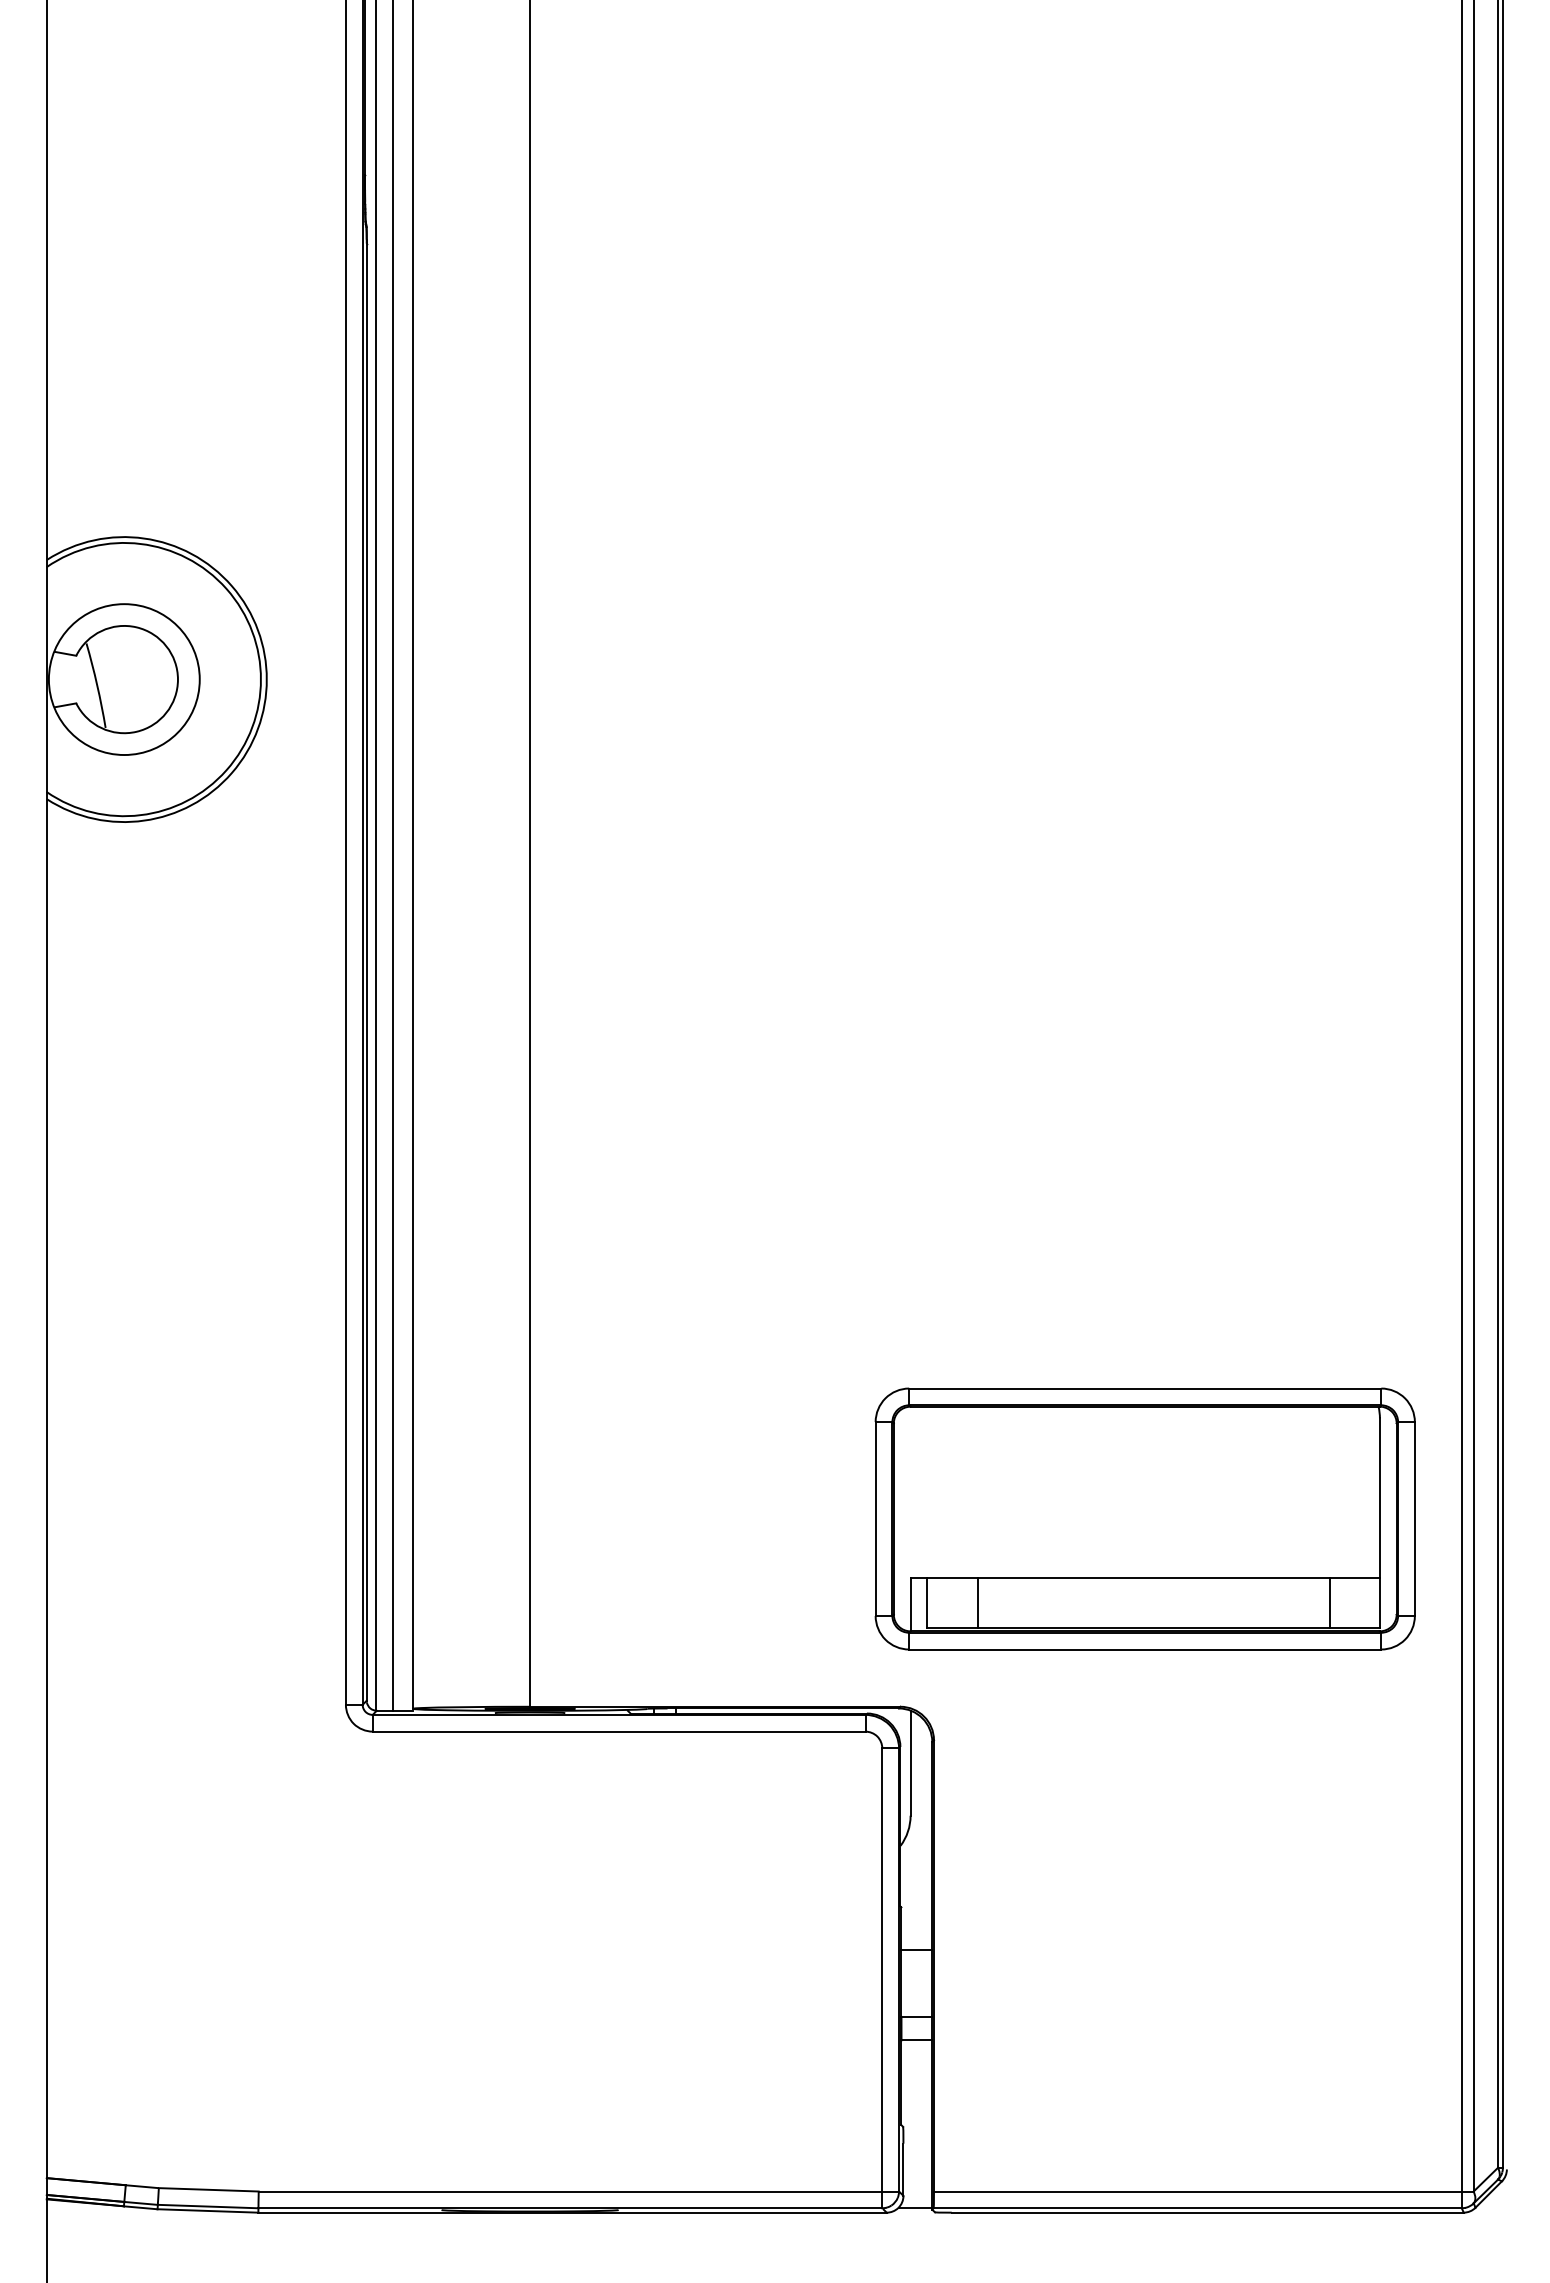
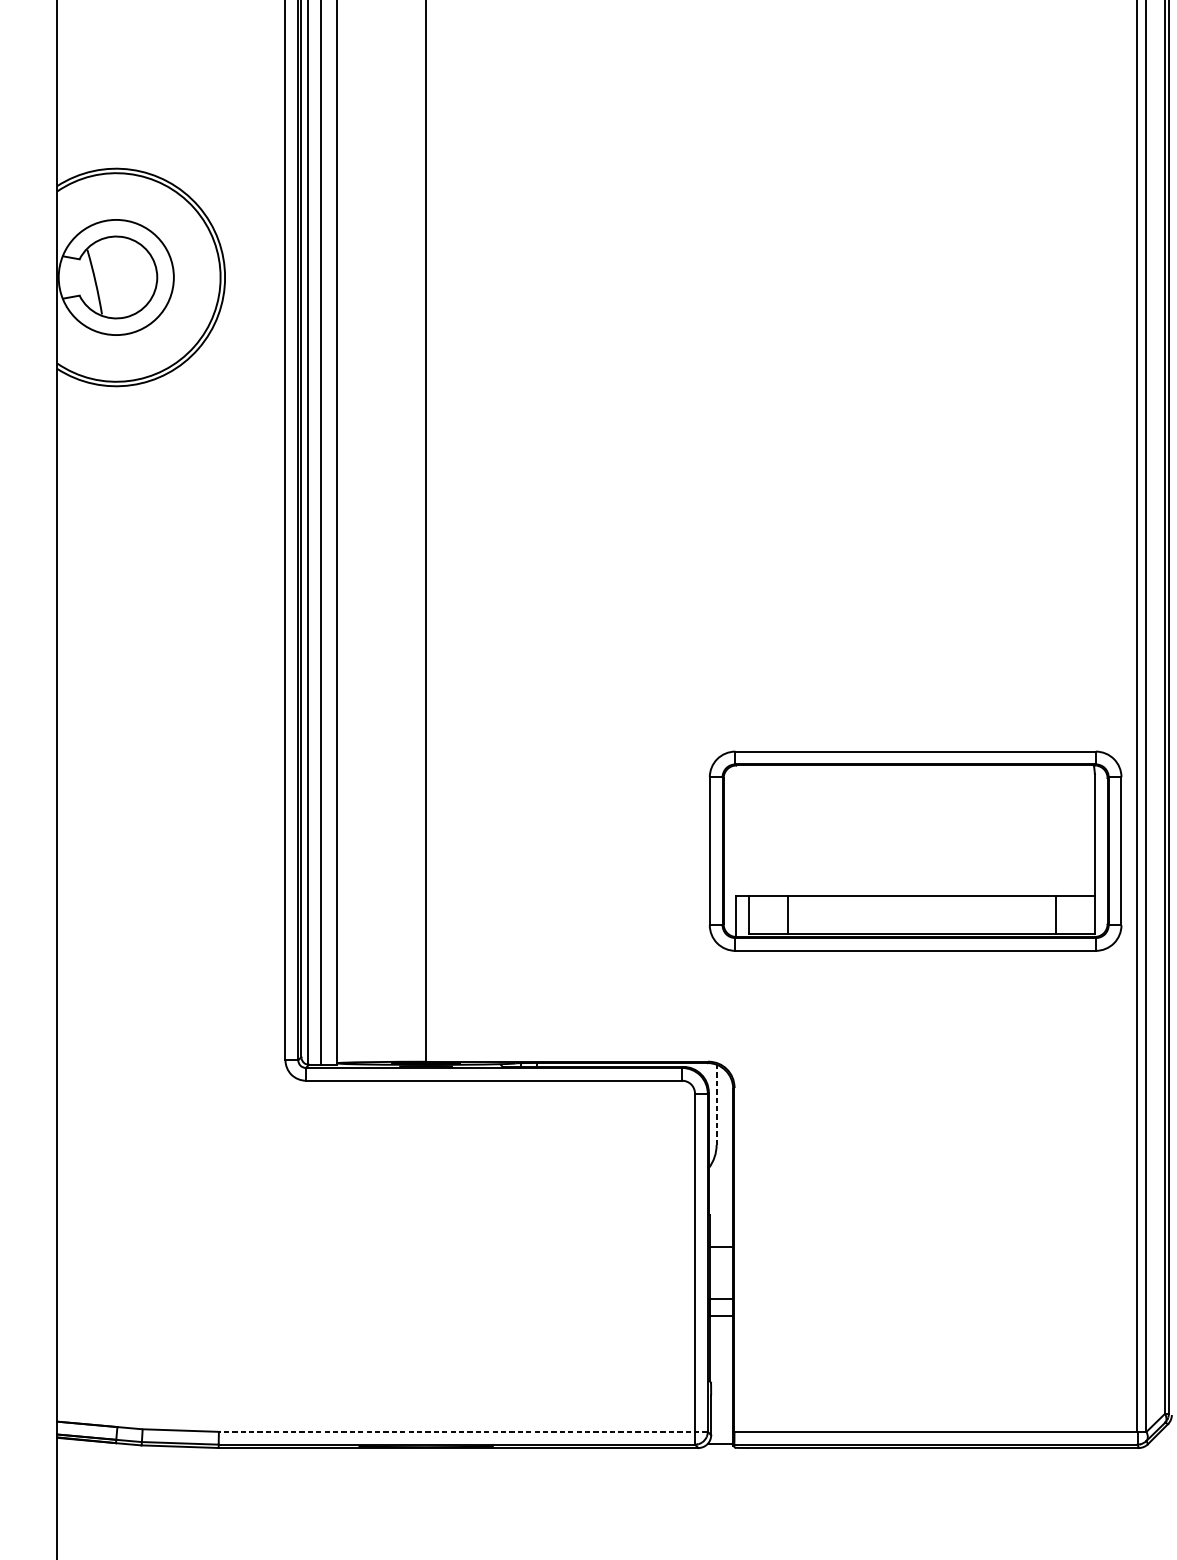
part: (1144, 1518) -> (915, 850), moved
line: (910, 1762) -> (716, 1104), solid -> dashed
line: (578, 2191) -> (463, 1431), solid -> dashed

